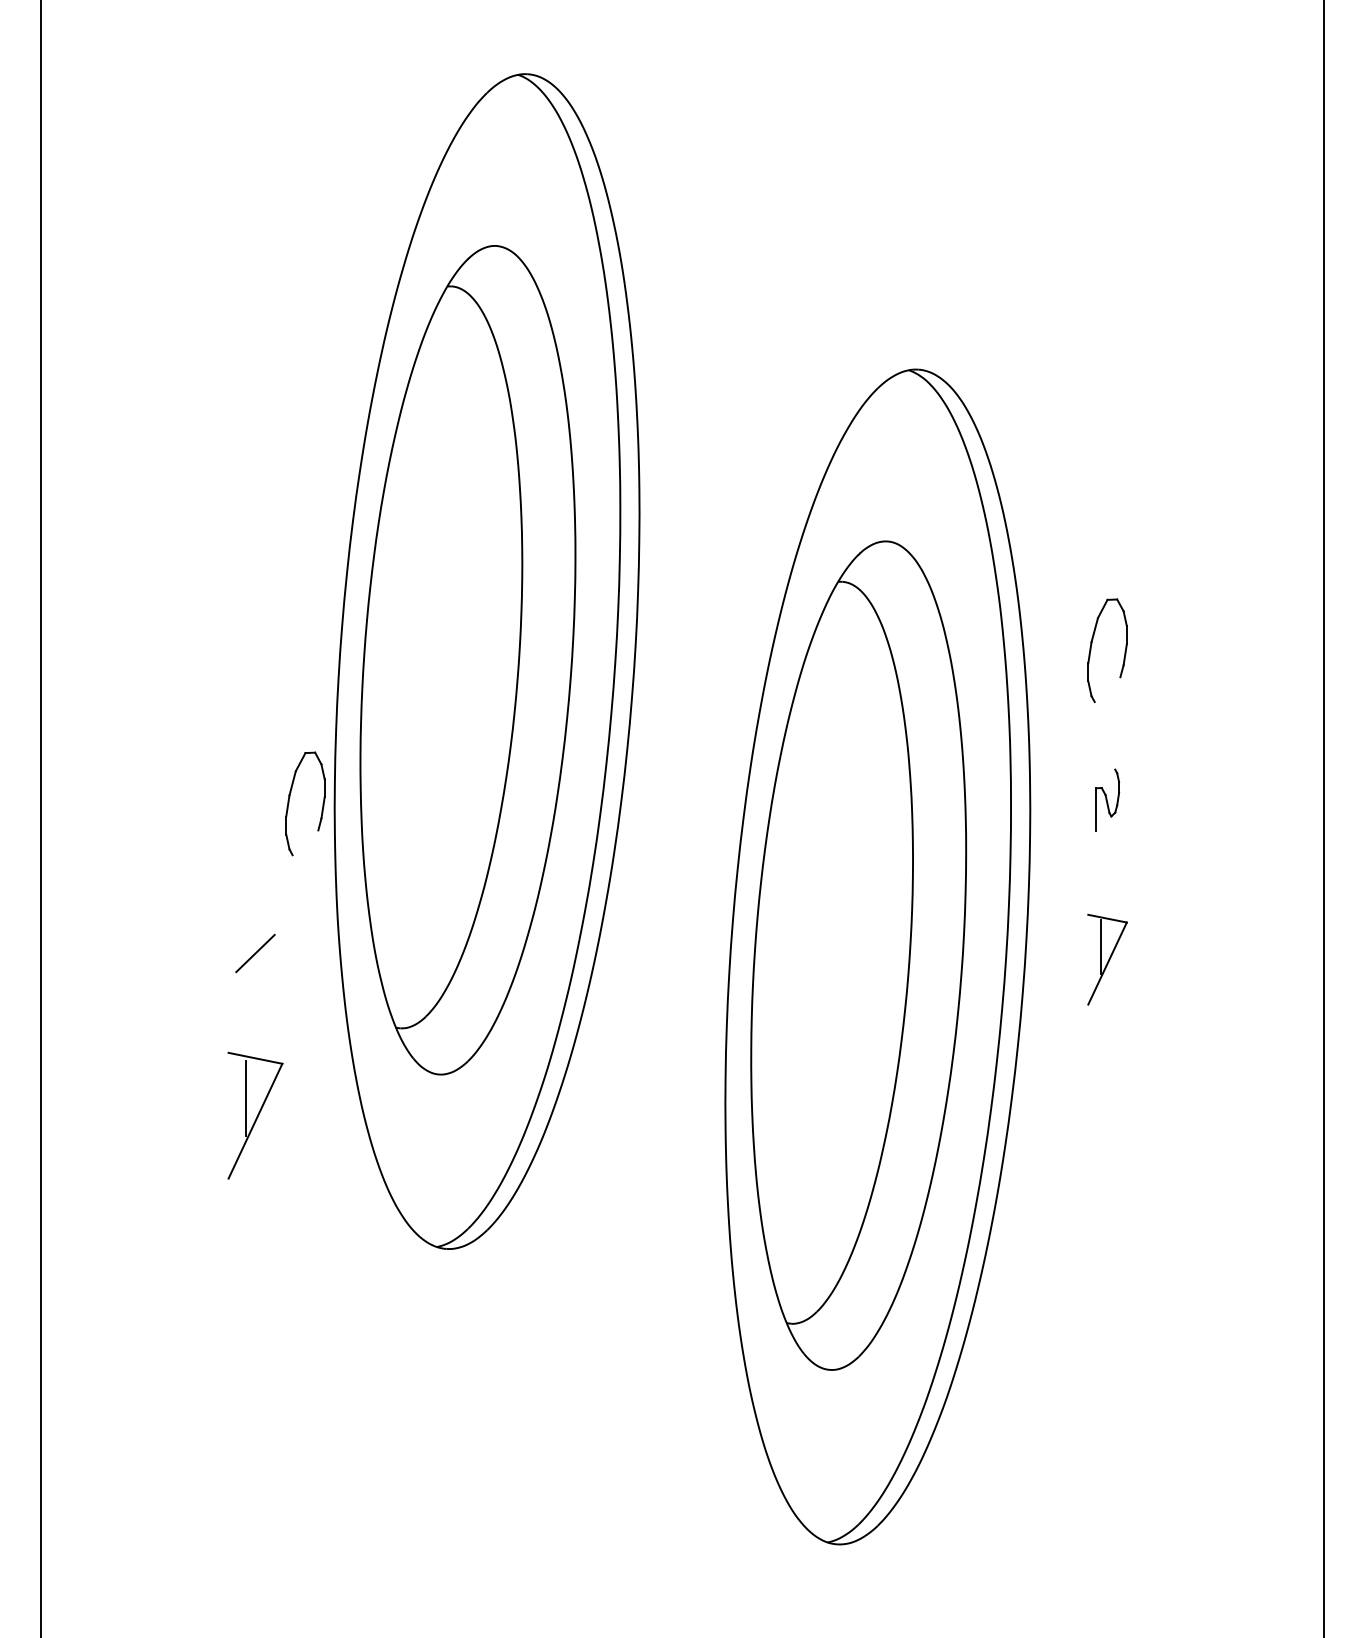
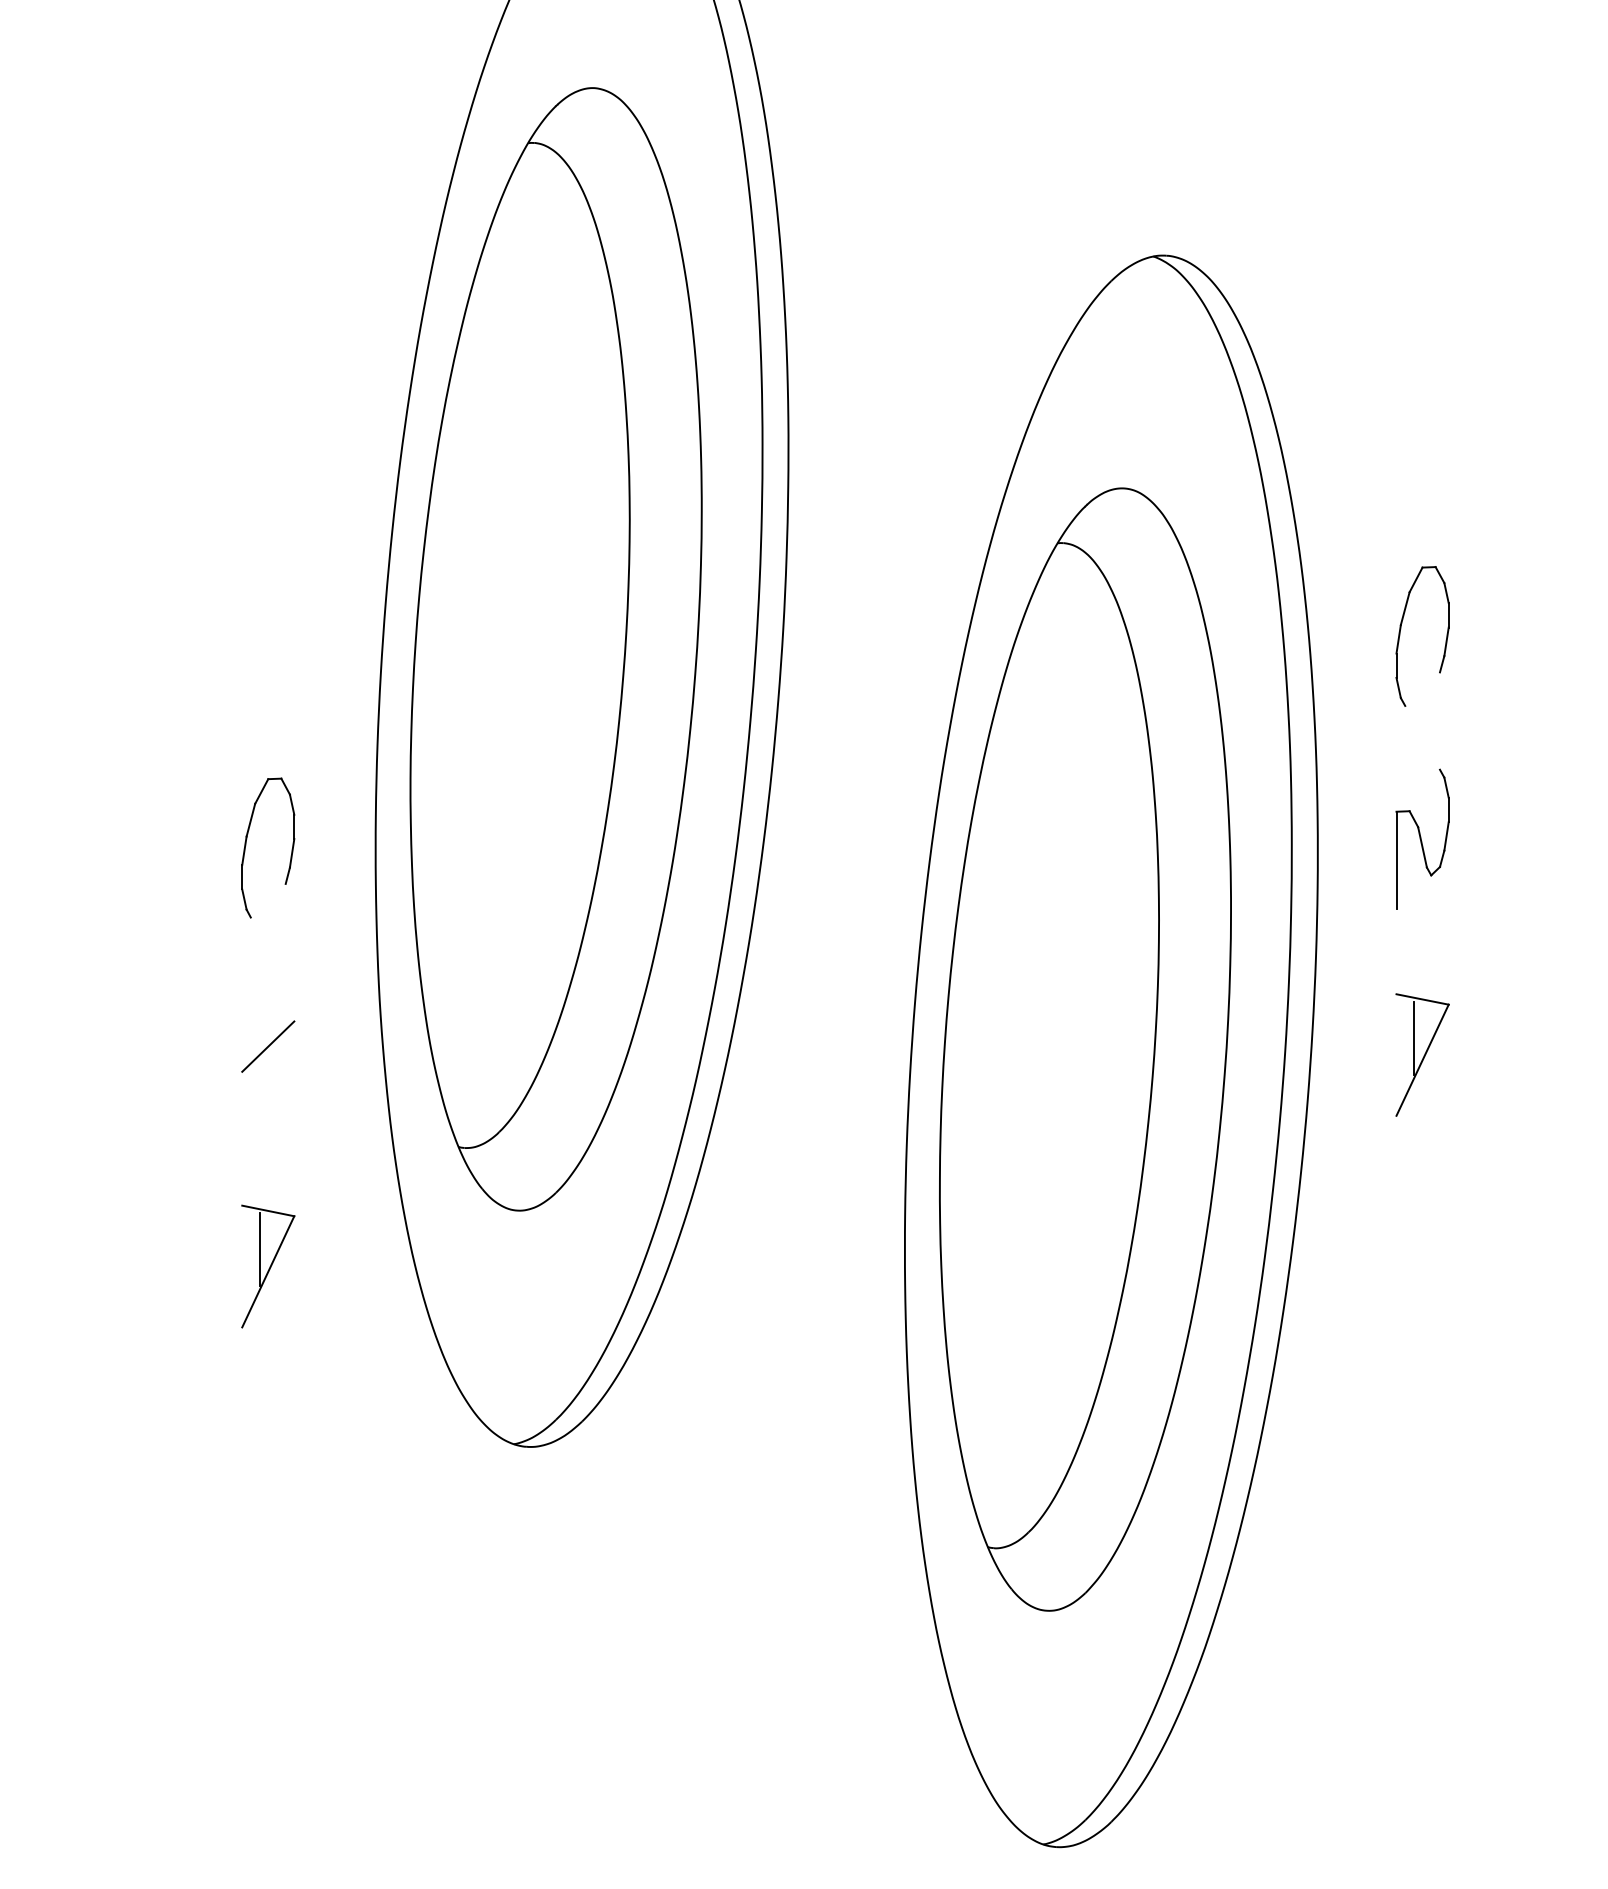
part: (1107, 800) -> (1422, 839), size x1.67
part: (289, 803) -> (246, 847), moved
part: (255, 1115) -> (268, 1266), size x0.71

